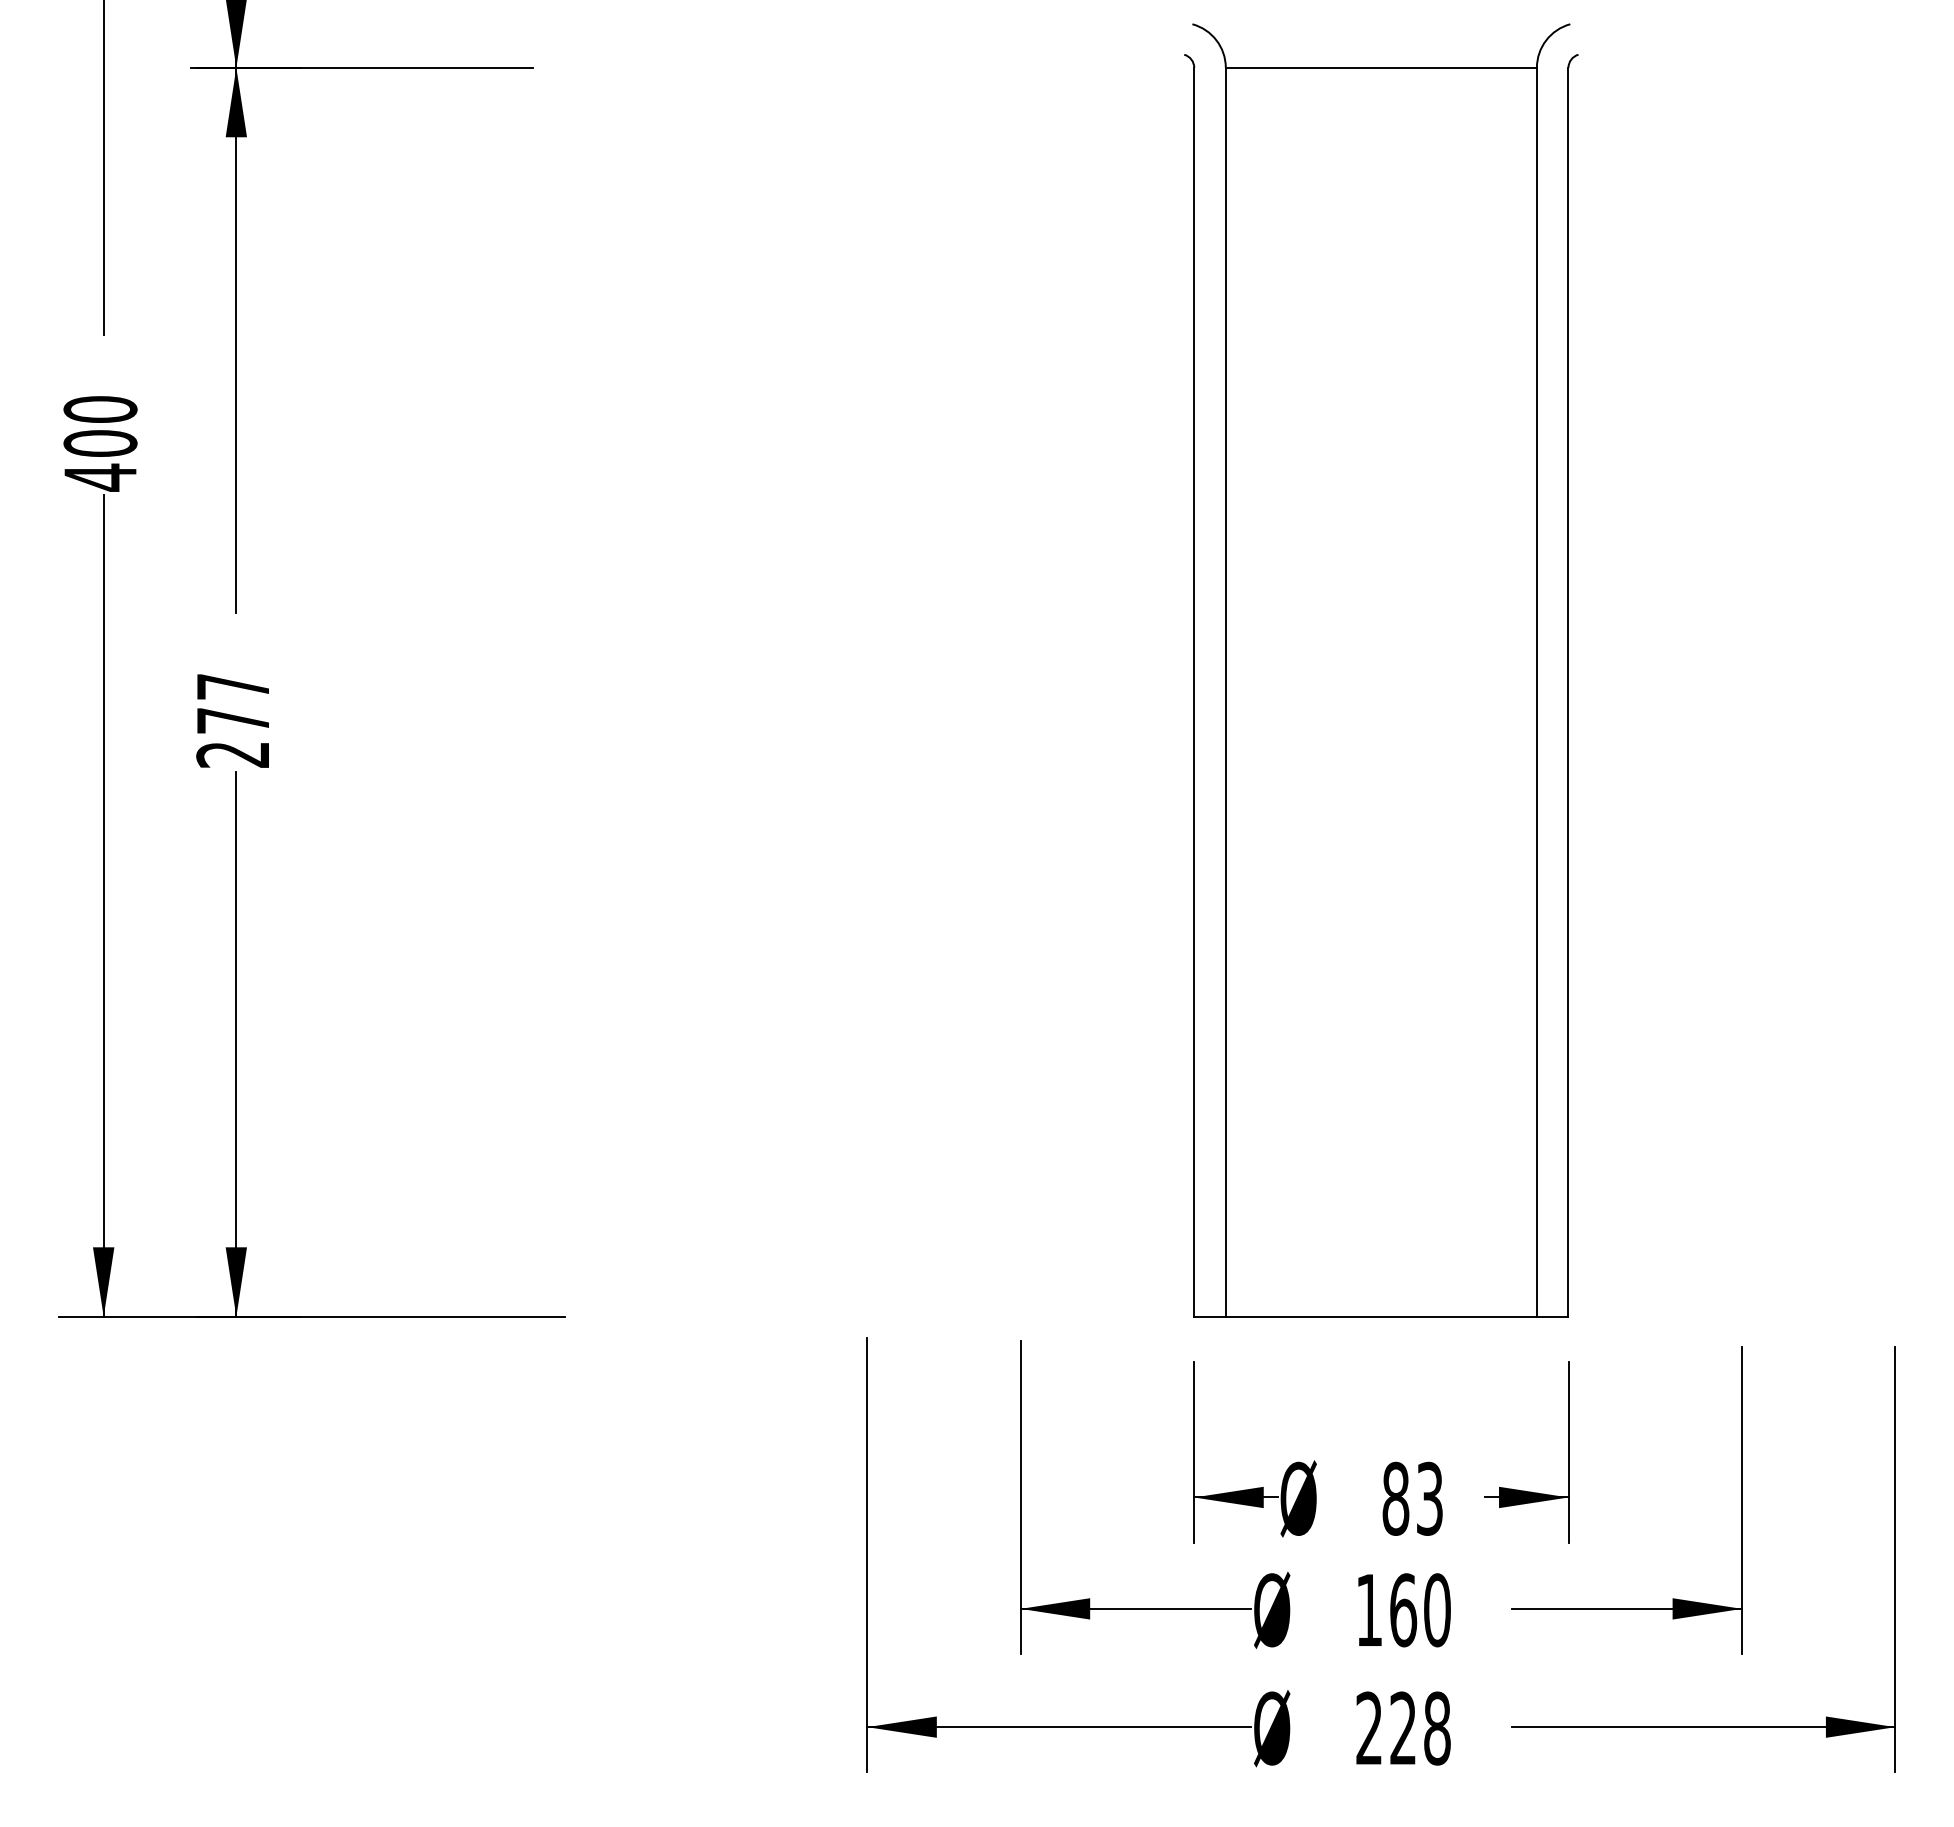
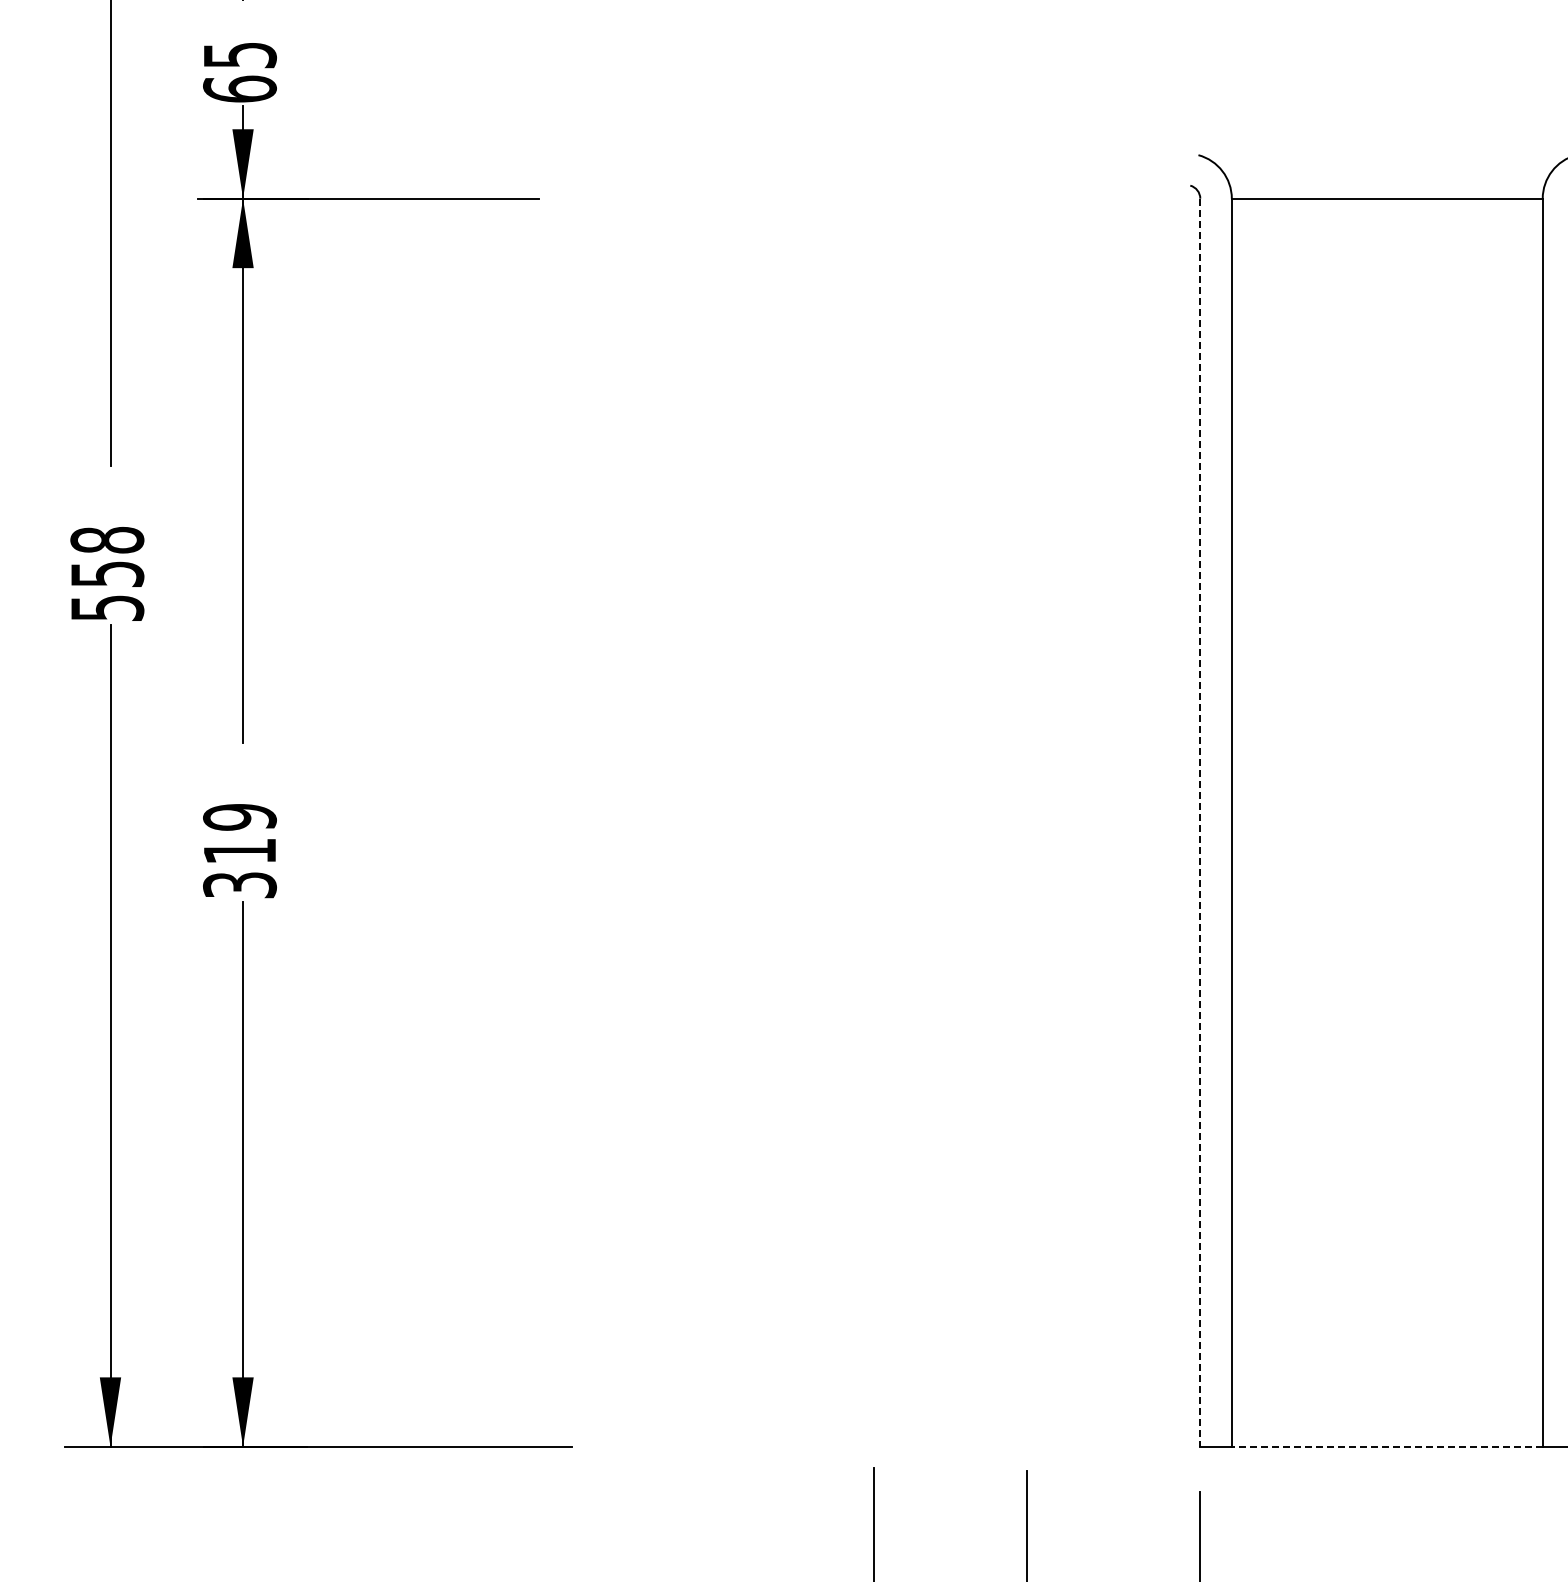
text: (100, 443) -> (107, 574), 400 -> 558
line: (1194, 692) -> (1200, 822), solid -> dashed
text: (233, 720) -> (240, 850), 277 -> 319
line: (1381, 1316) -> (1387, 1446), solid -> dashed

